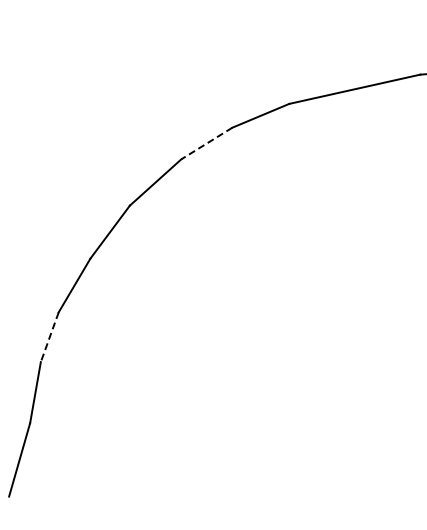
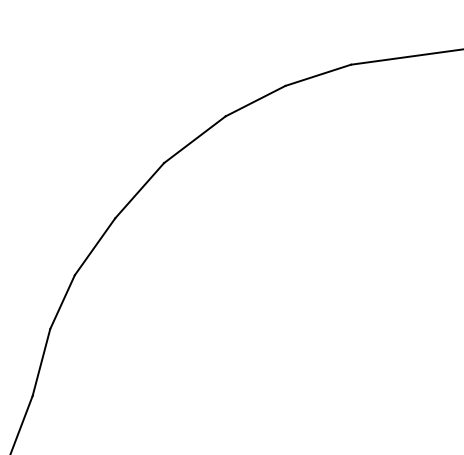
line: (206, 143) -> (255, 101), dashed -> solid
line: (49, 337) -> (62, 302), dashed -> solid

